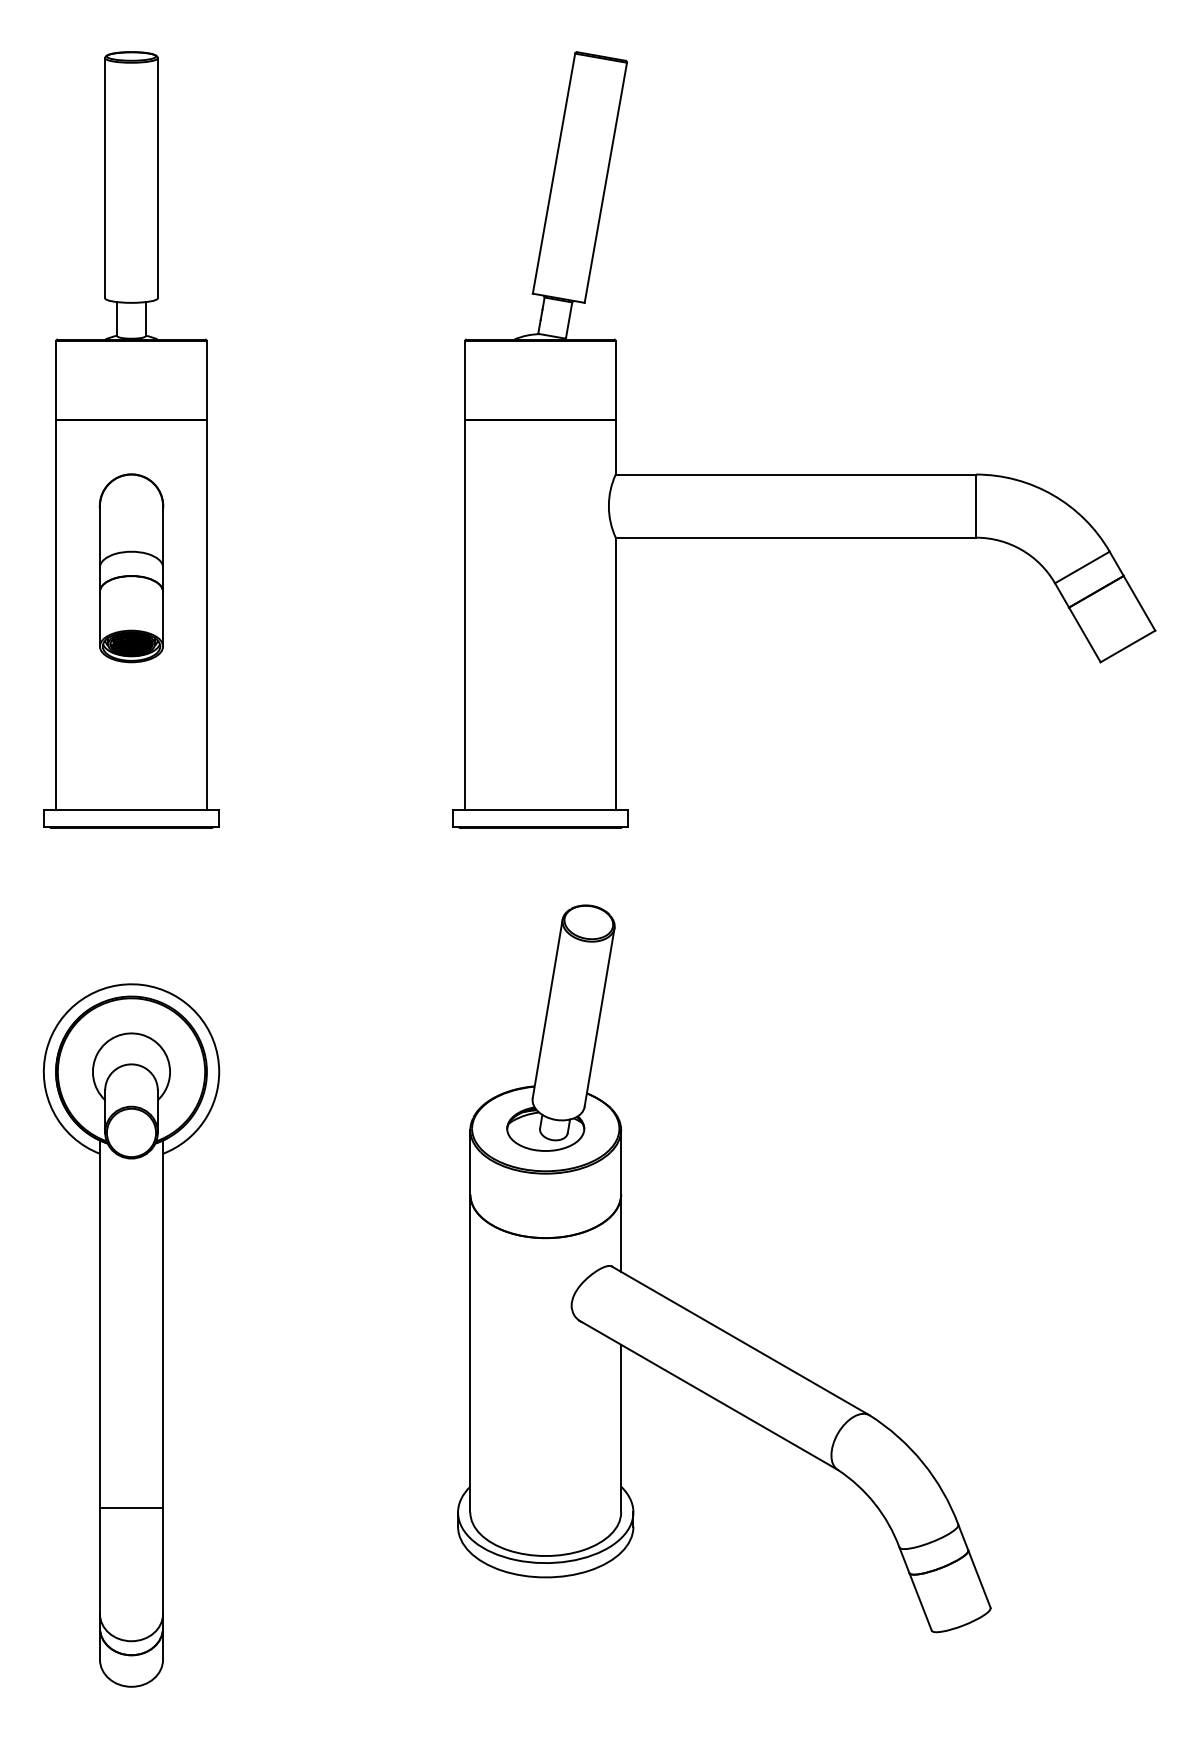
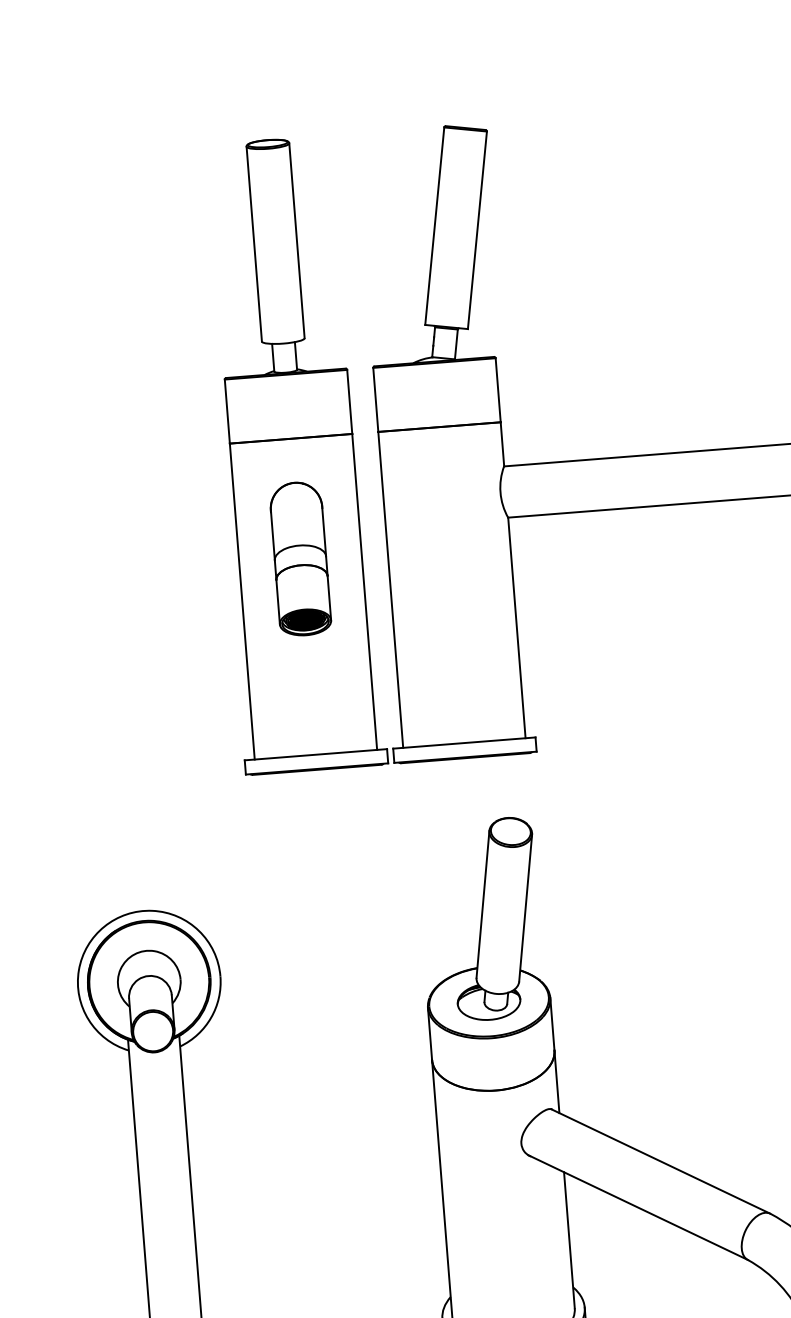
part: (131, 439) -> (292, 454), moved

